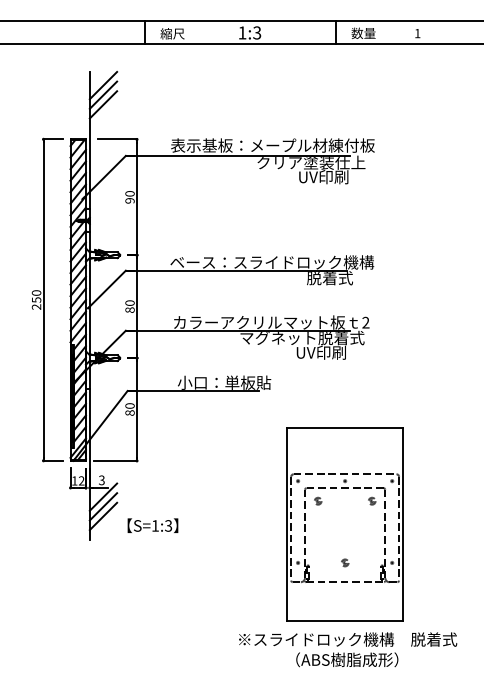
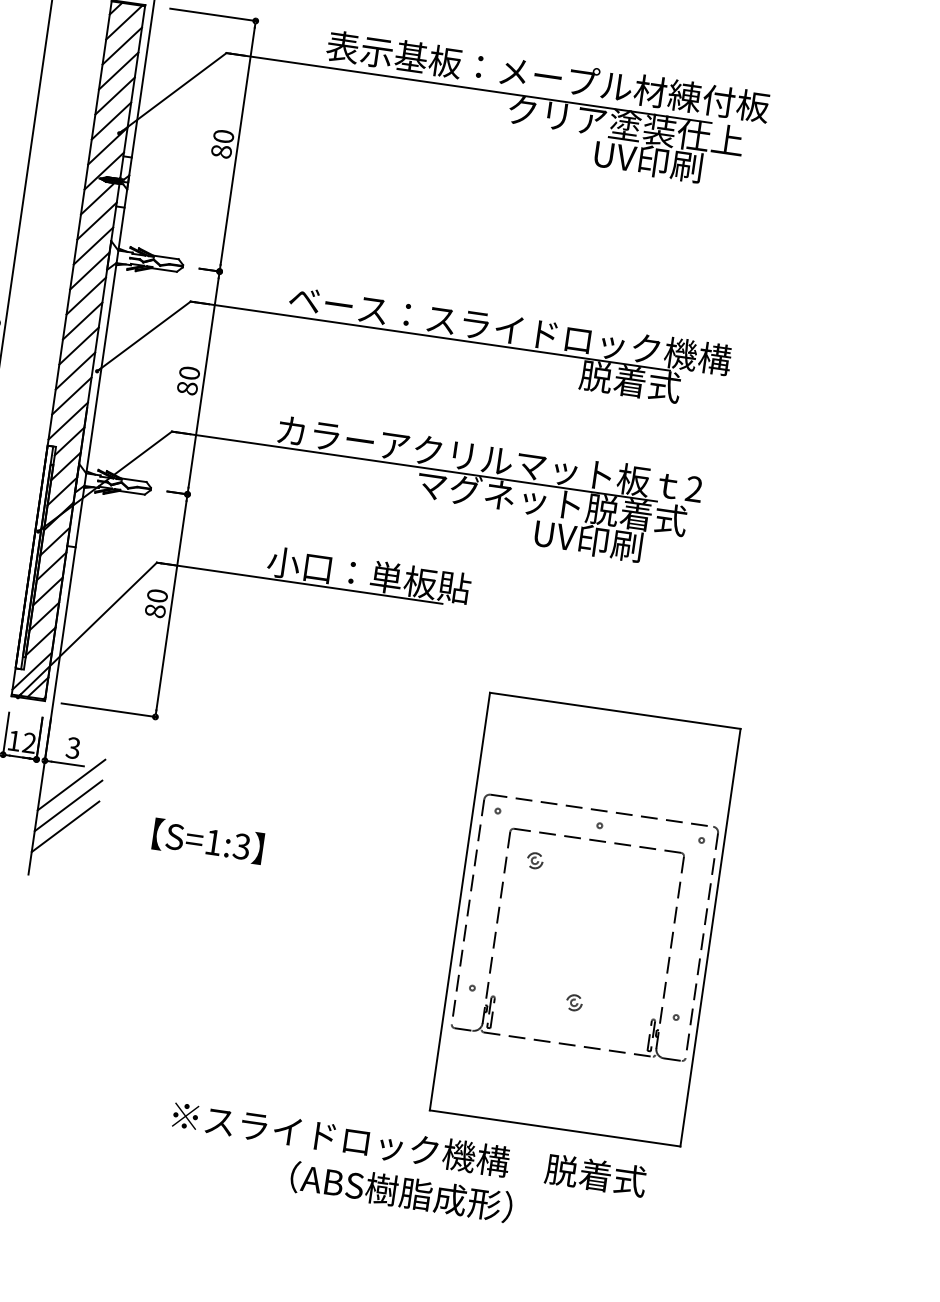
text: (129, 200) -> (220, 150), 90 -> 80
part: (372, 500) -> (653, 876), removed
text: (152, 525) -> (207, 840), moved
text: (348, 649) -> (407, 1170), moved

